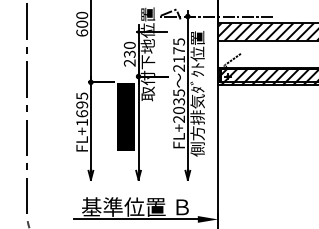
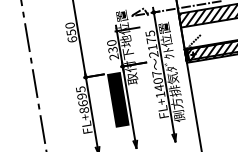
text: (82, 23) -> (71, 31), 600 -> 650
text: (179, 105) -> (159, 83), FL+2035 -> FL+1407
text: (82, 122) -> (84, 110), FL+1695 -> FL+8695

